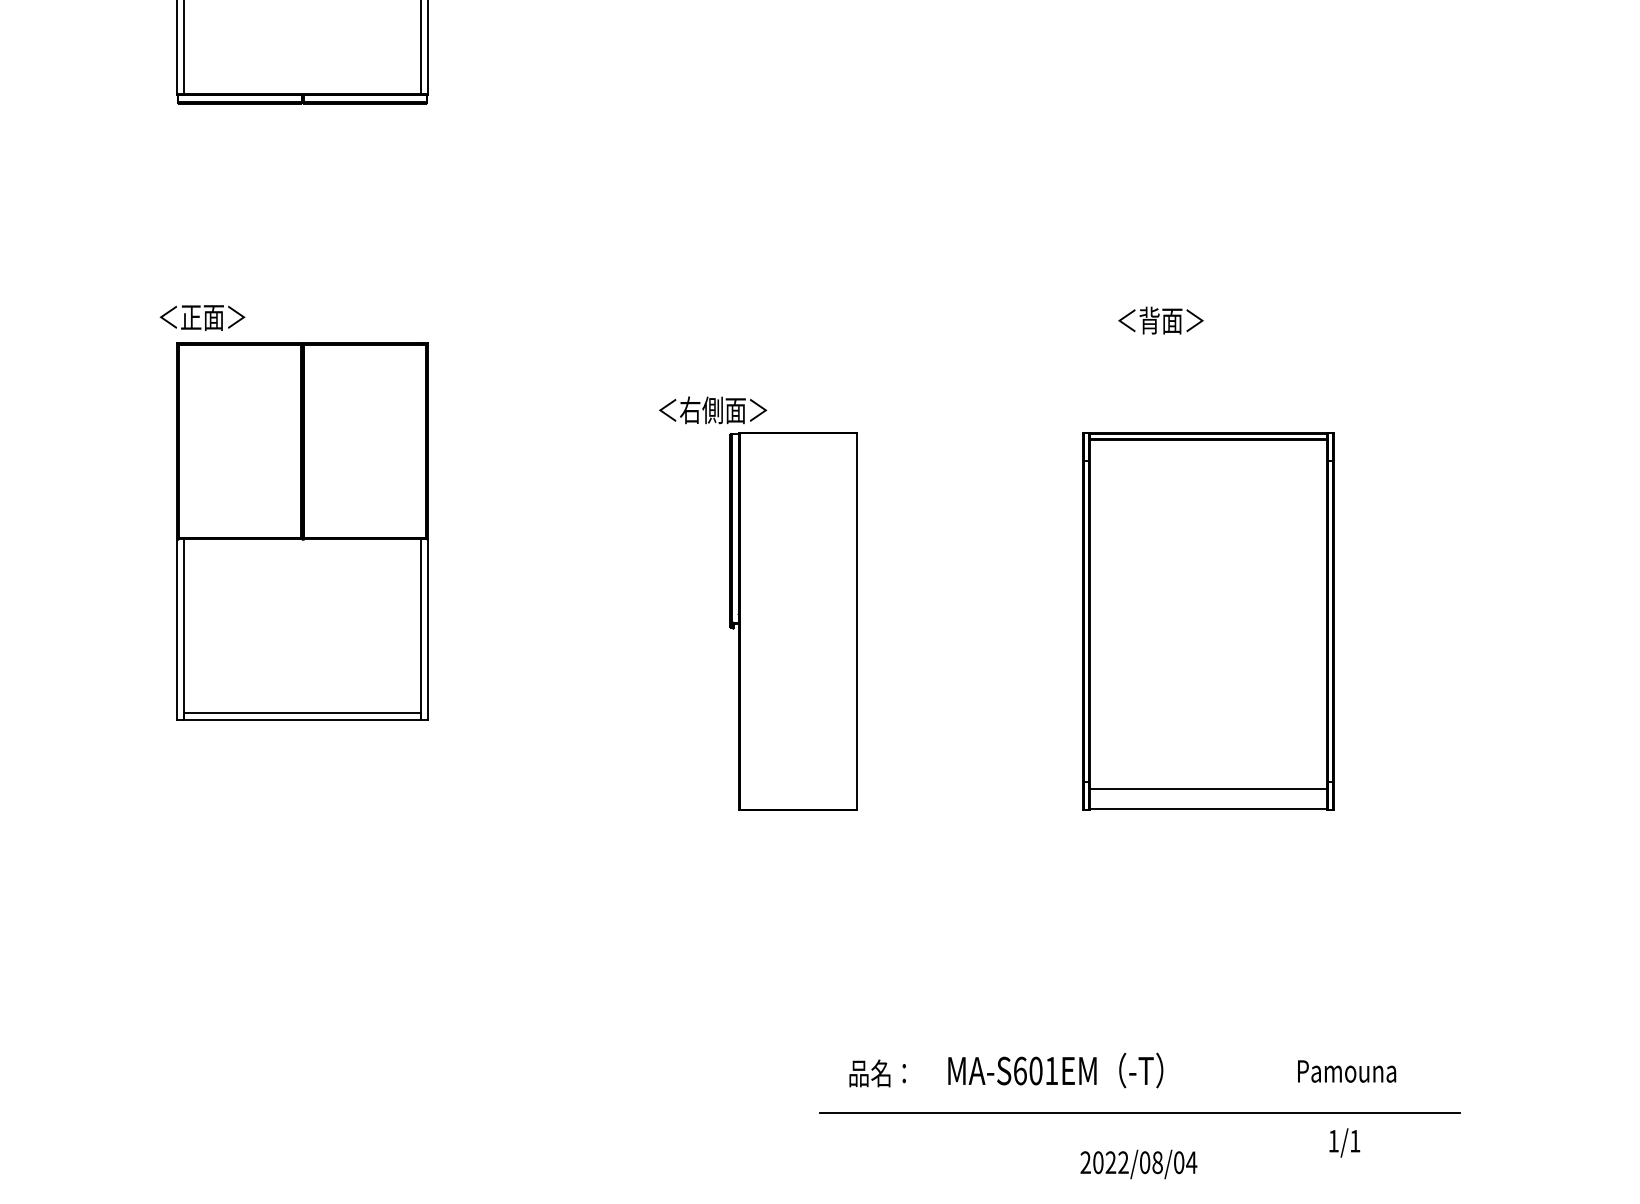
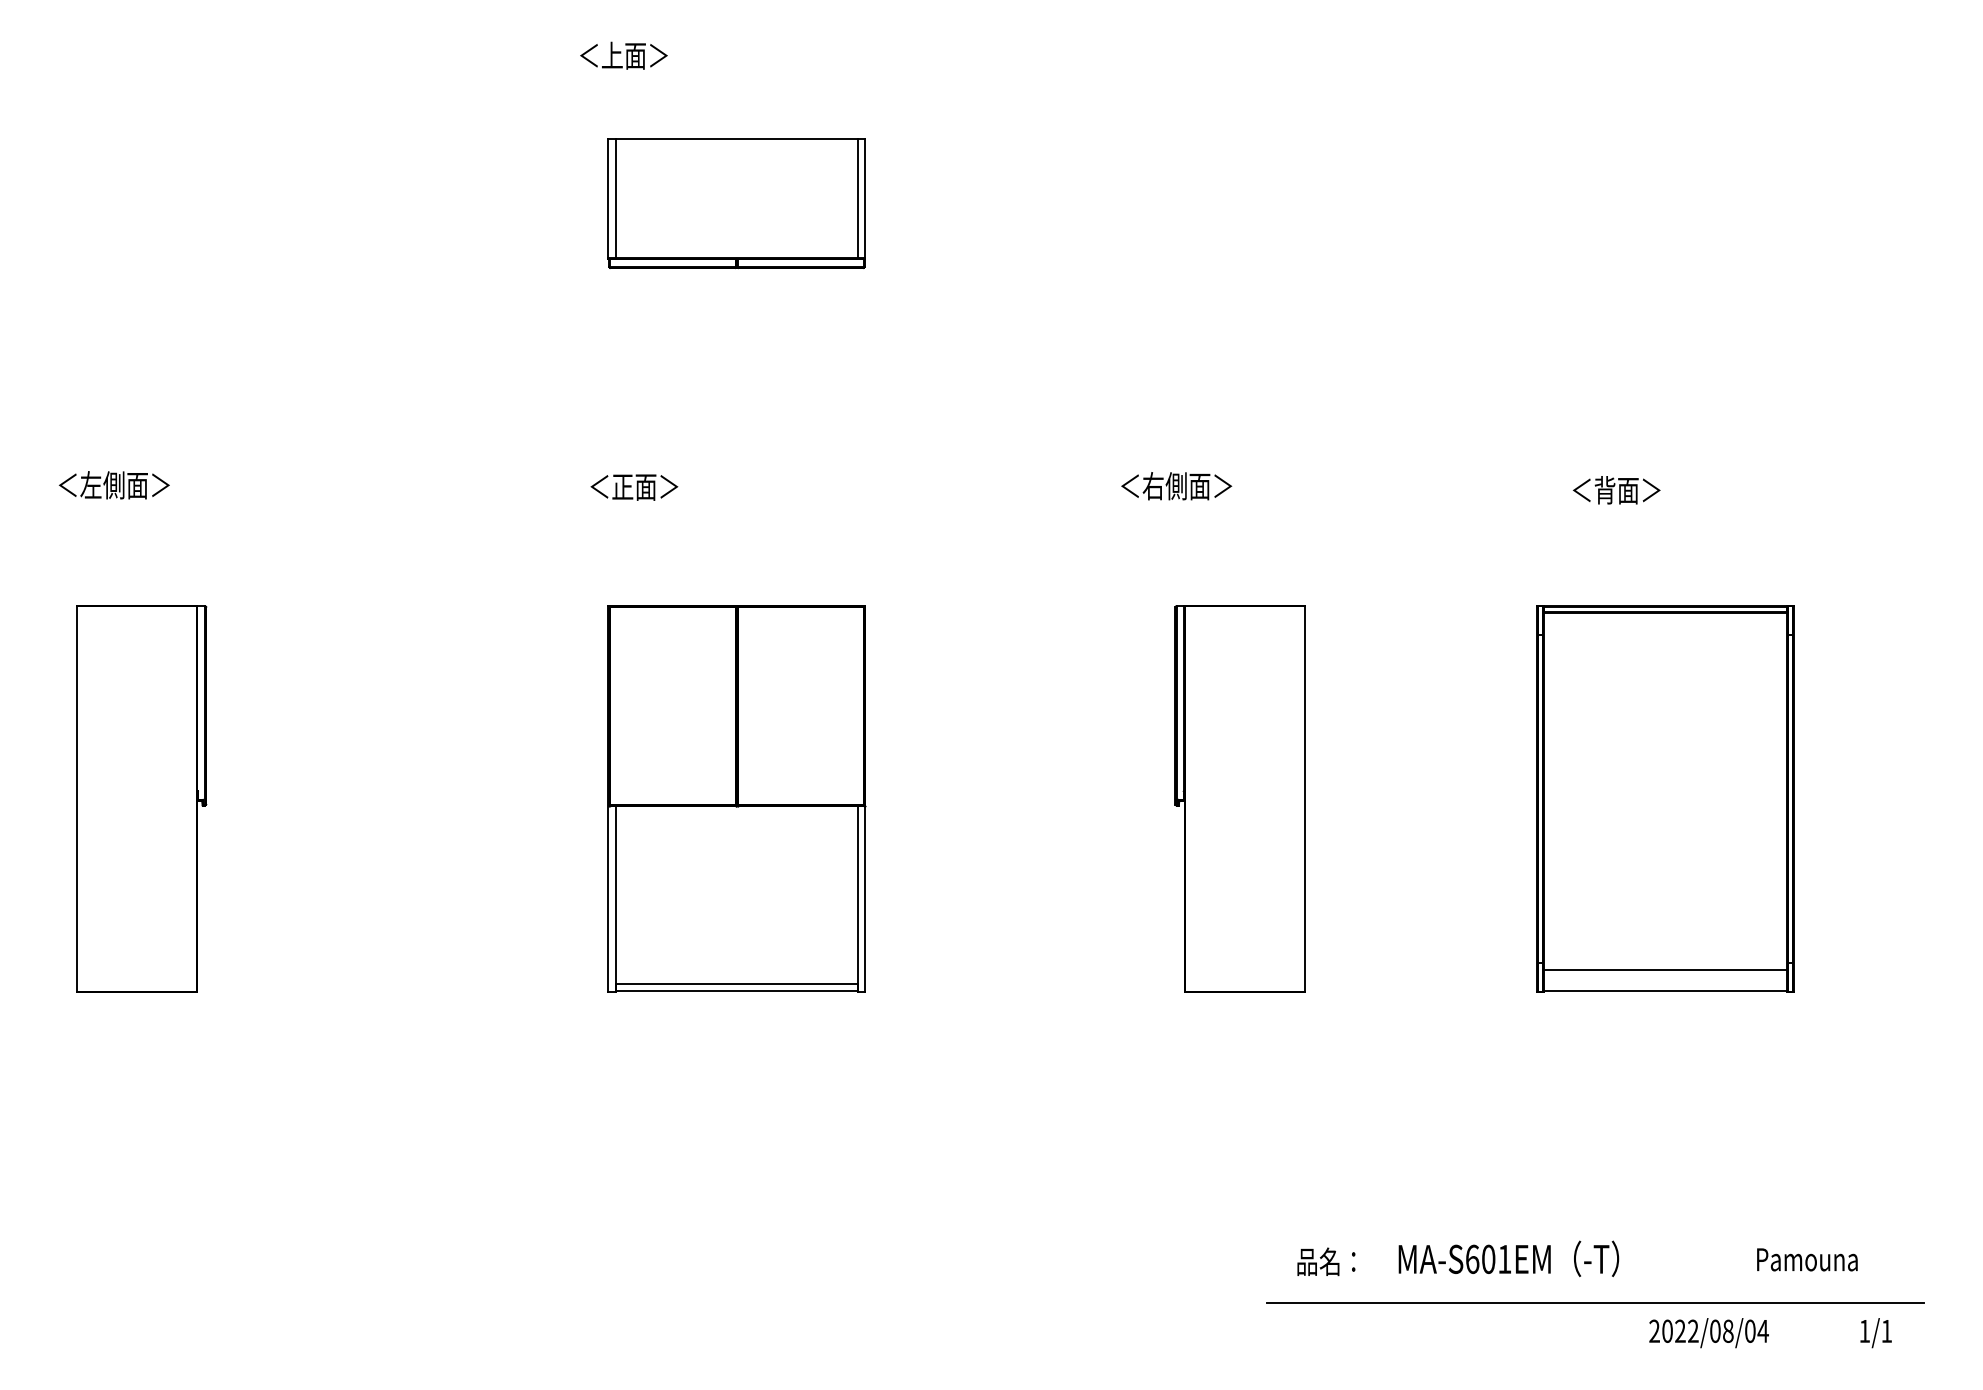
text: (712, 410) -> (1176, 486), moved
part: (302, 531) -> (736, 798), moved
text: (1344, 1143) -> (1875, 1333), moved
text: (1138, 1164) -> (1708, 1333), moved

